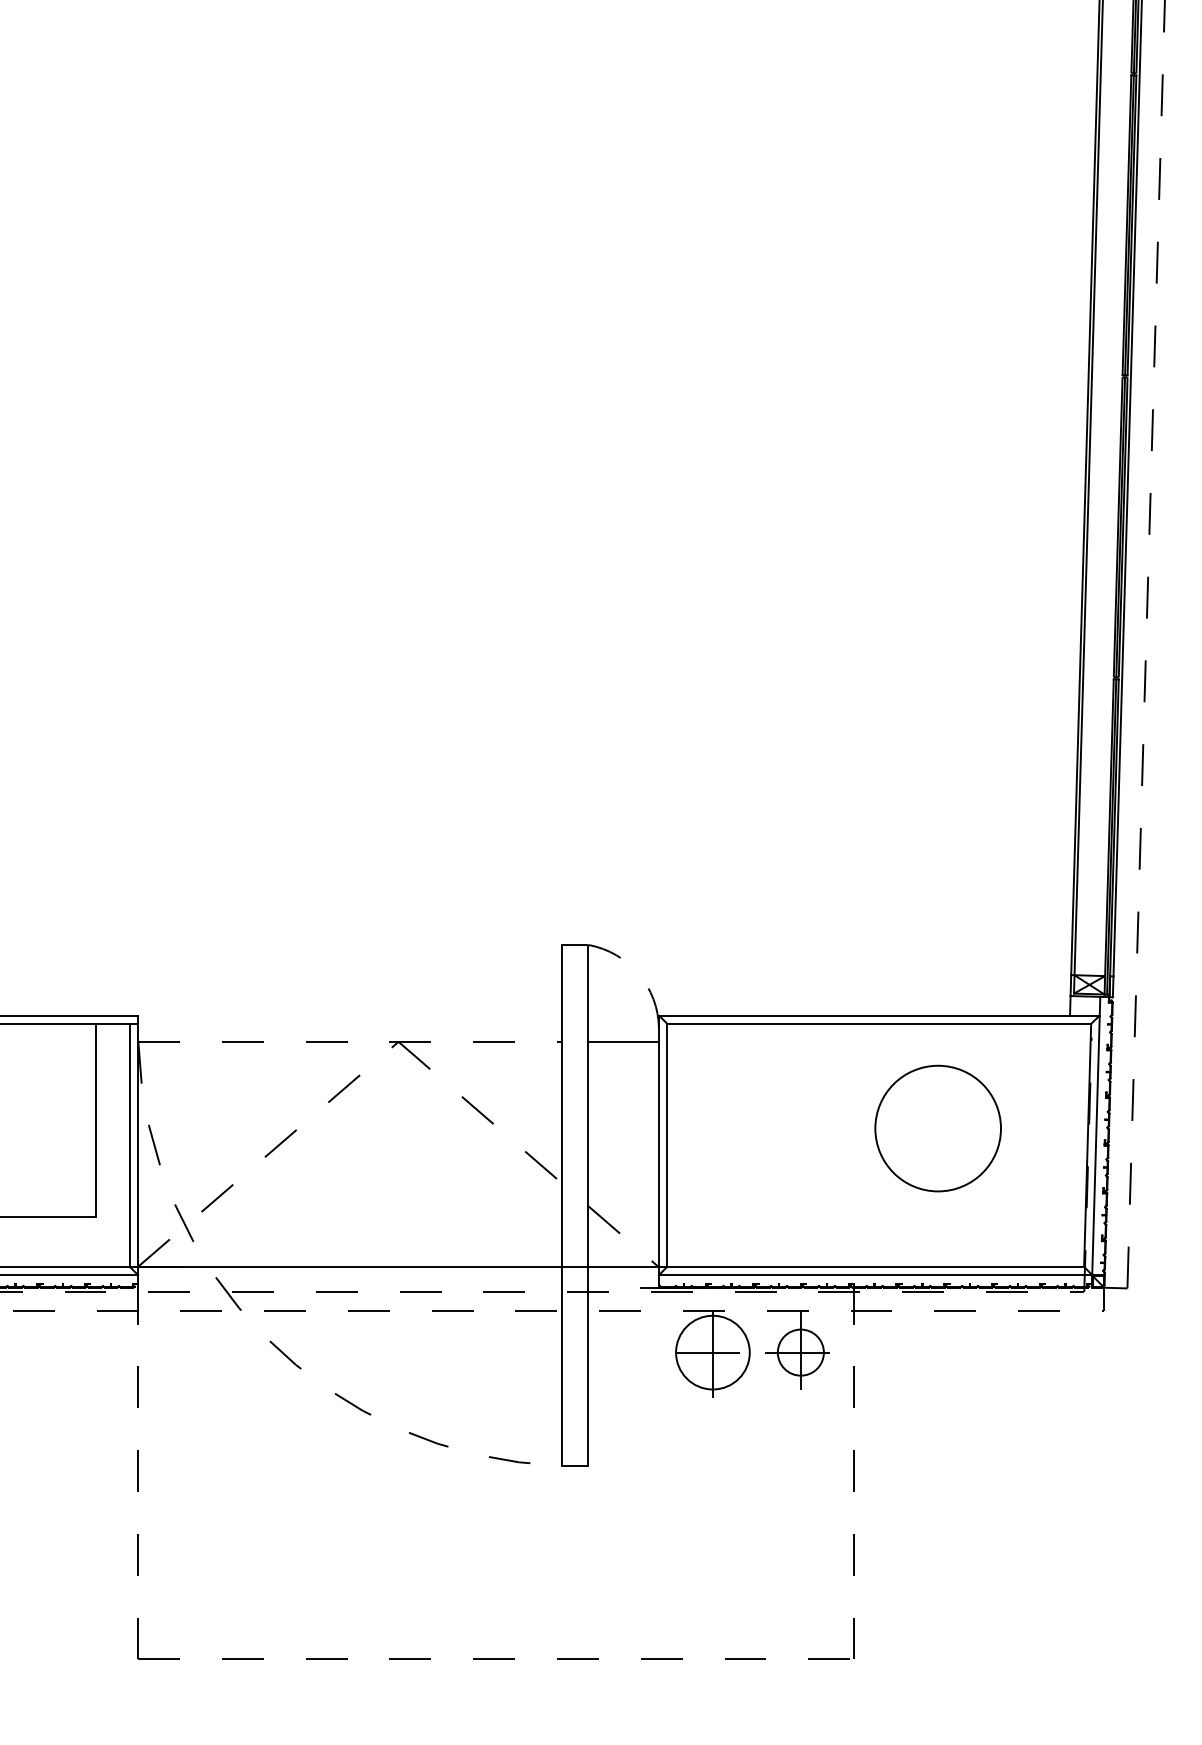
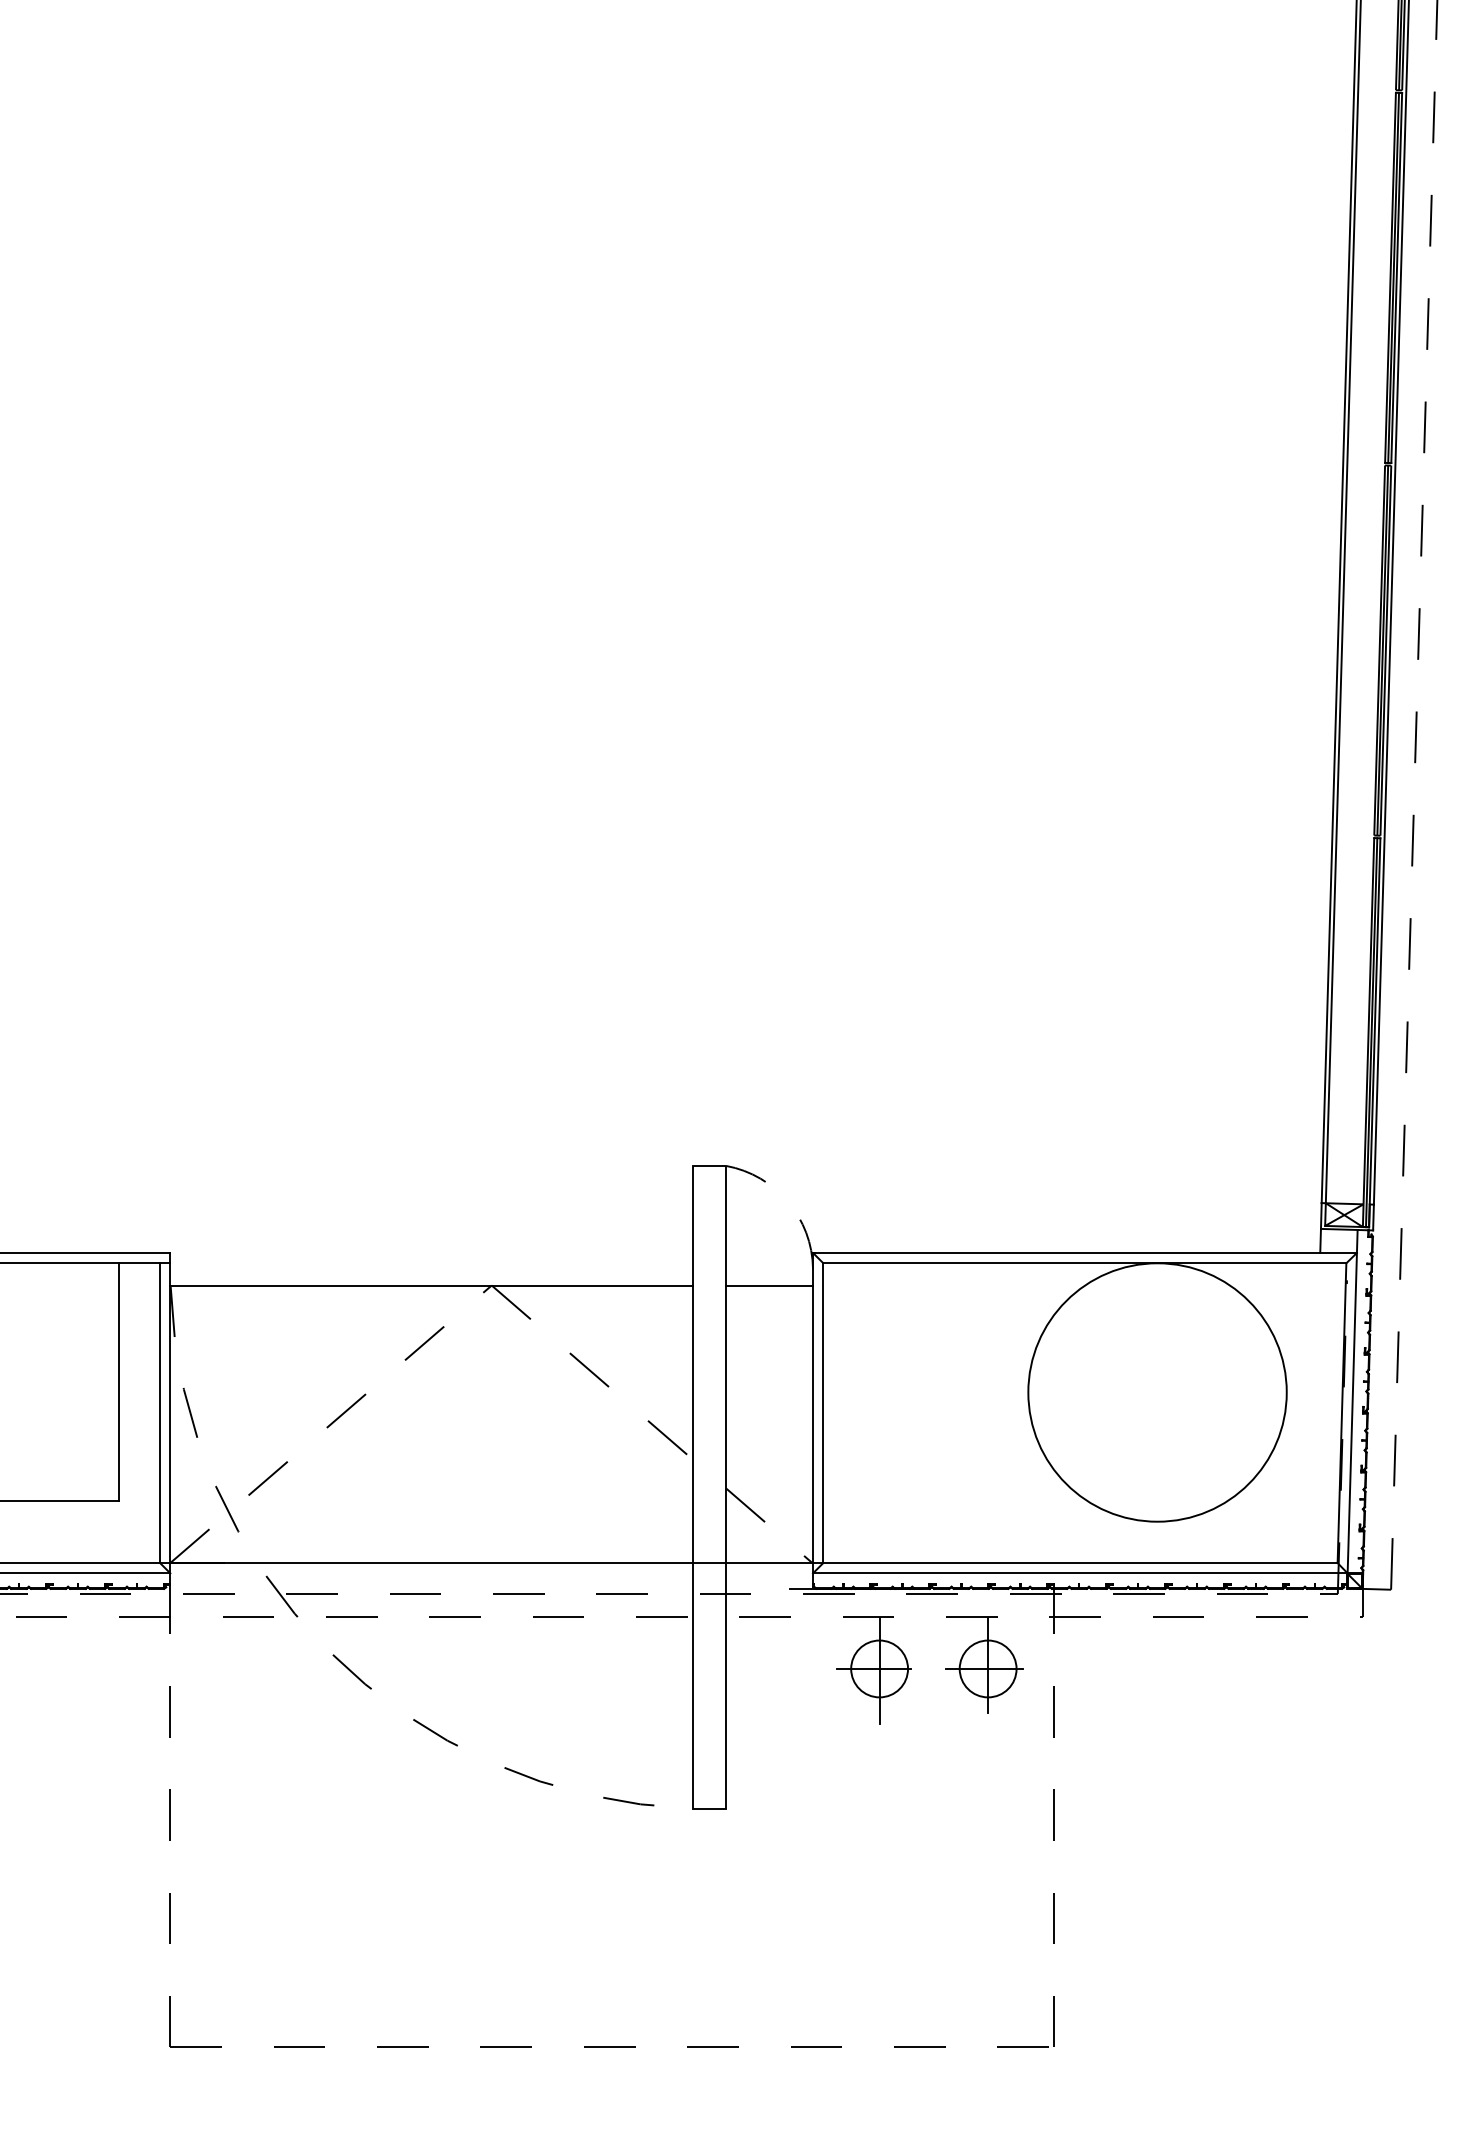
line: (349, 1041) -> (431, 1285), dashed -> solid
circle: (938, 1128) -> (1157, 1392), size x1.67
circle: (712, 1352) -> (879, 1668), size x0.62

